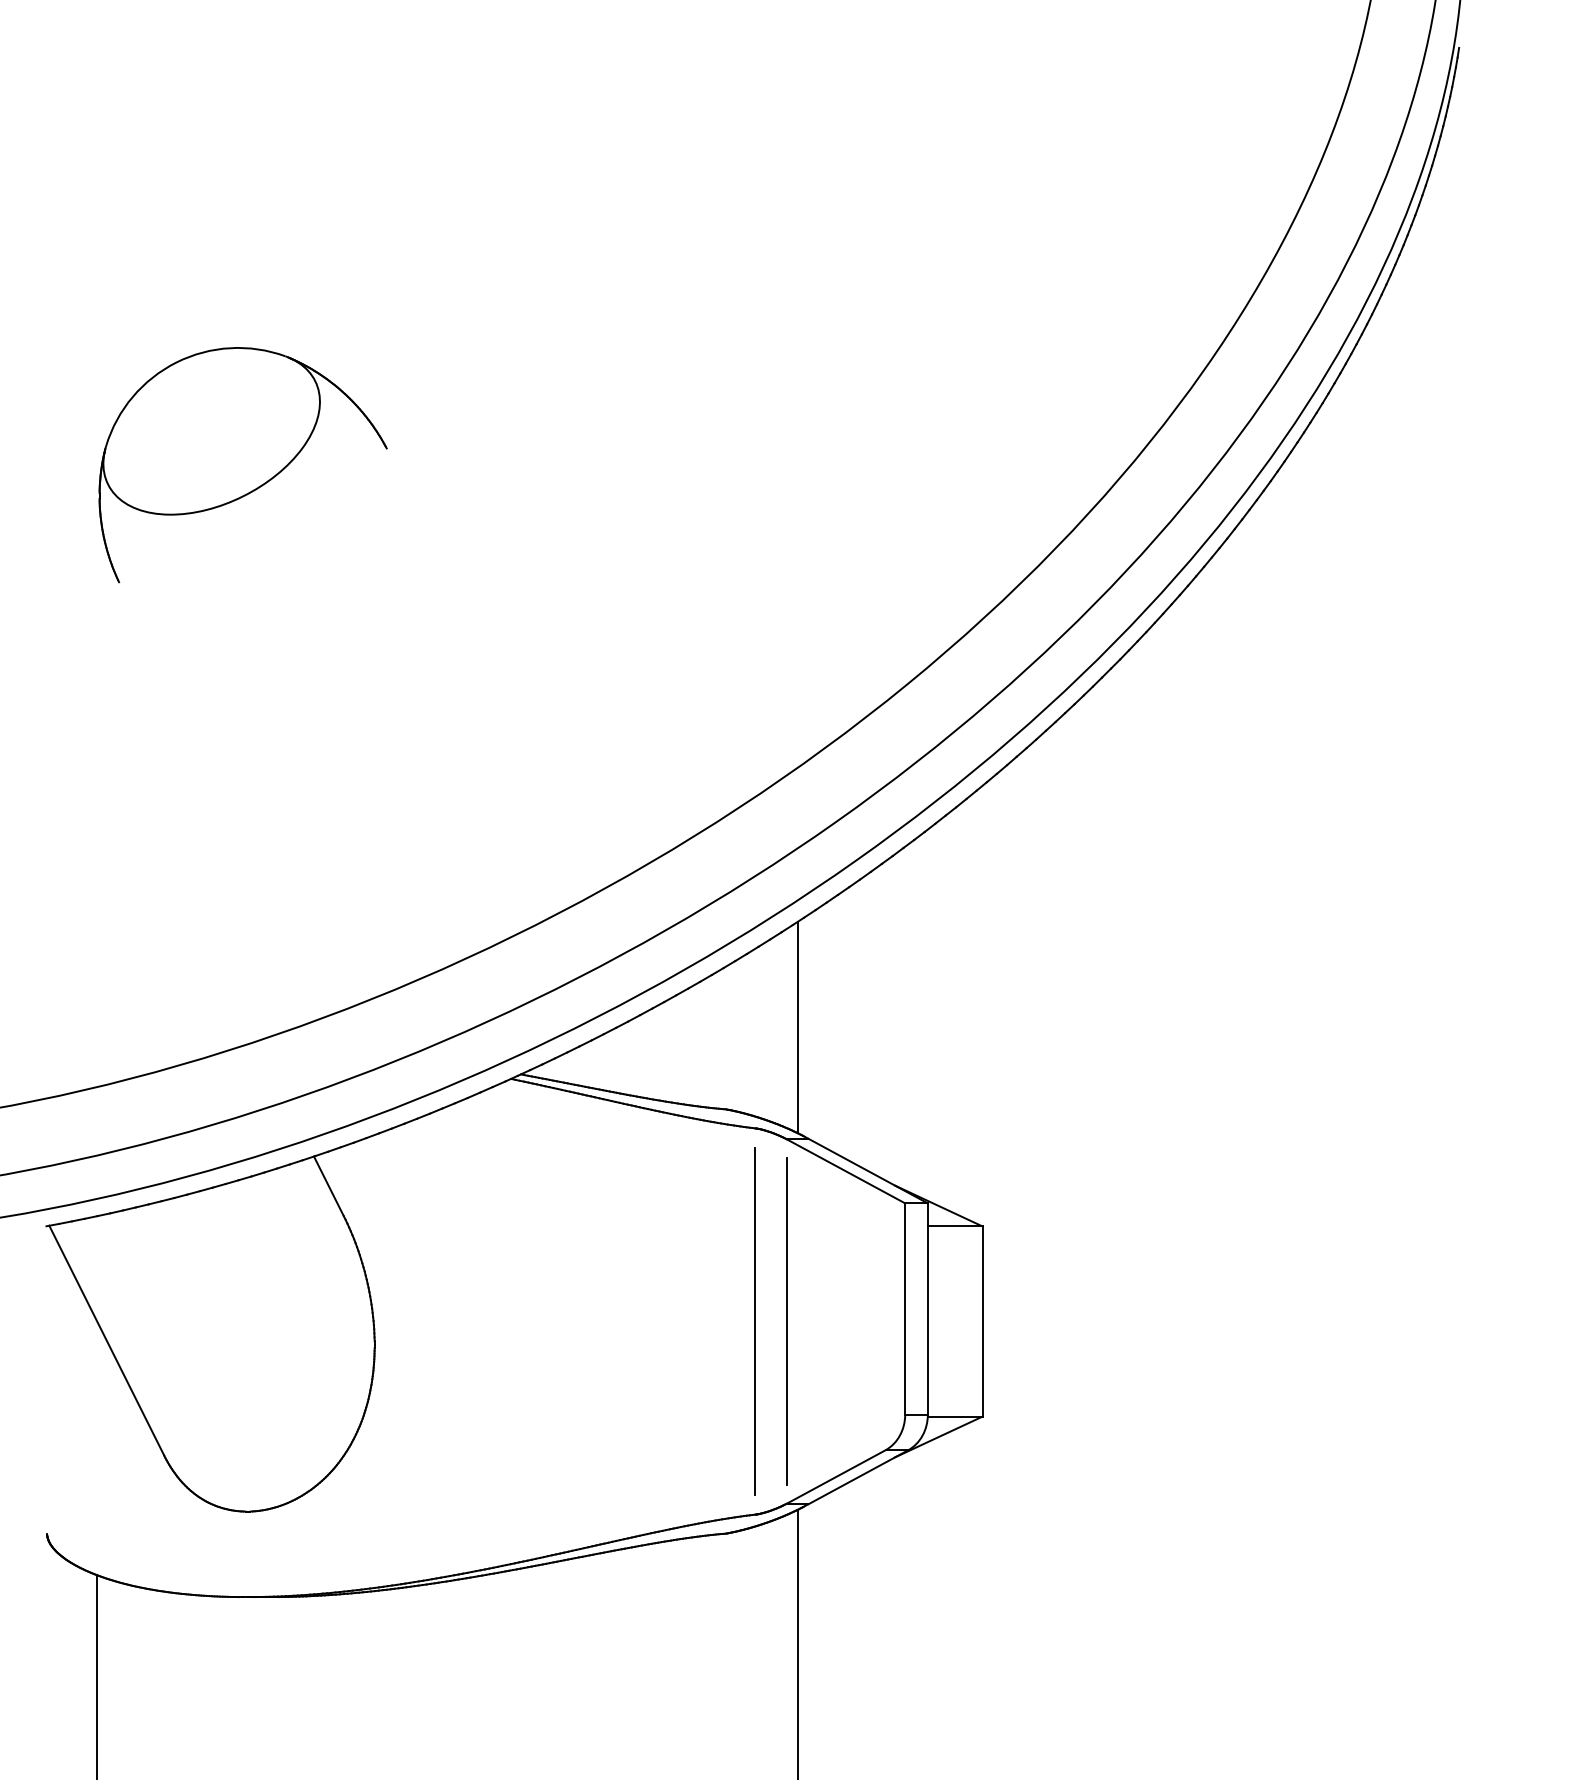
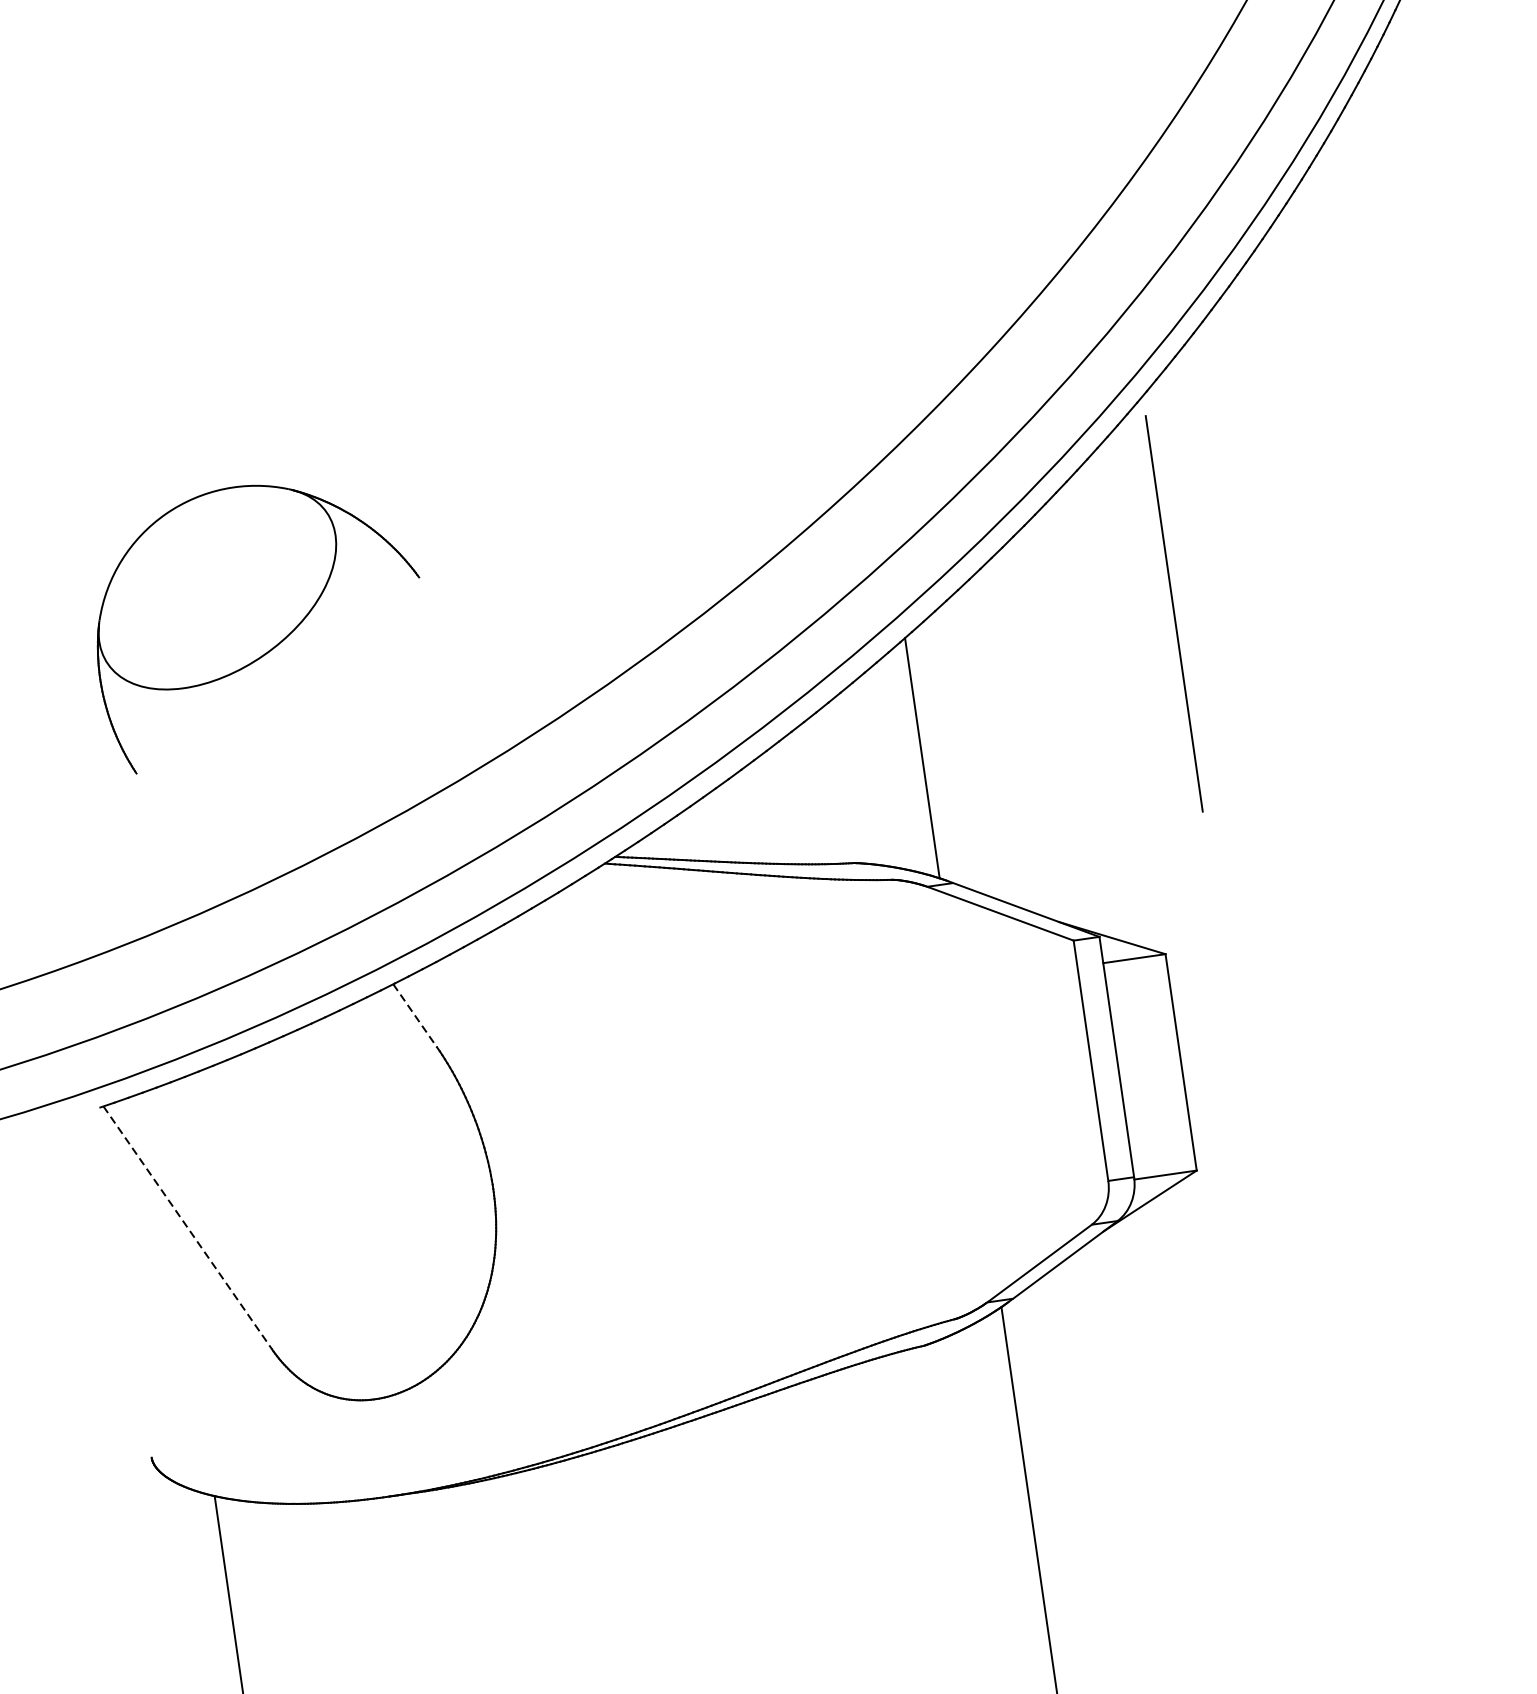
part: (242, 465) -> (257, 620), moved
line: (329, 1186) -> (415, 1015), solid -> dashed
line: (754, 1321) -> (1173, 613), moved
line: (787, 1321) -> (959, 1094), removed
line: (106, 1340) -> (187, 1227), solid -> dashed

